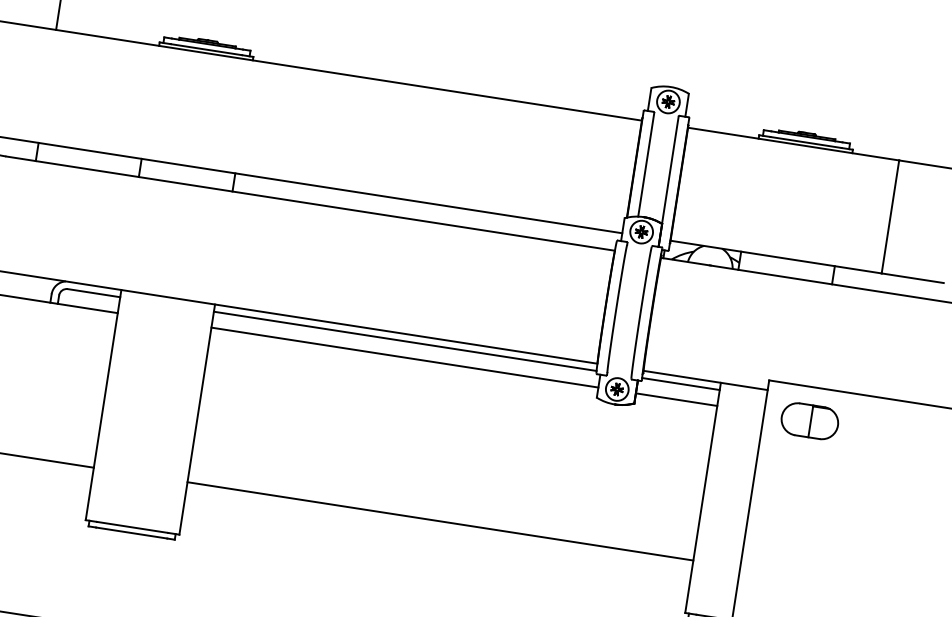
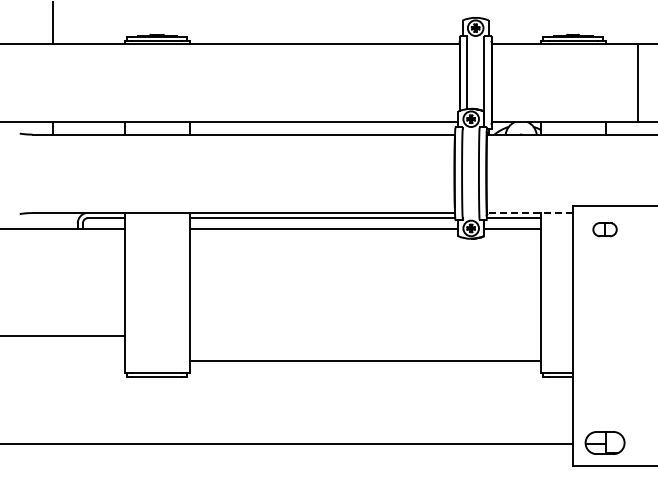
line: (704, 380) -> (529, 213), solid -> dashed
part: (809, 420) -> (604, 229), size x0.6
line: (439, 521) -> (364, 361), moved

